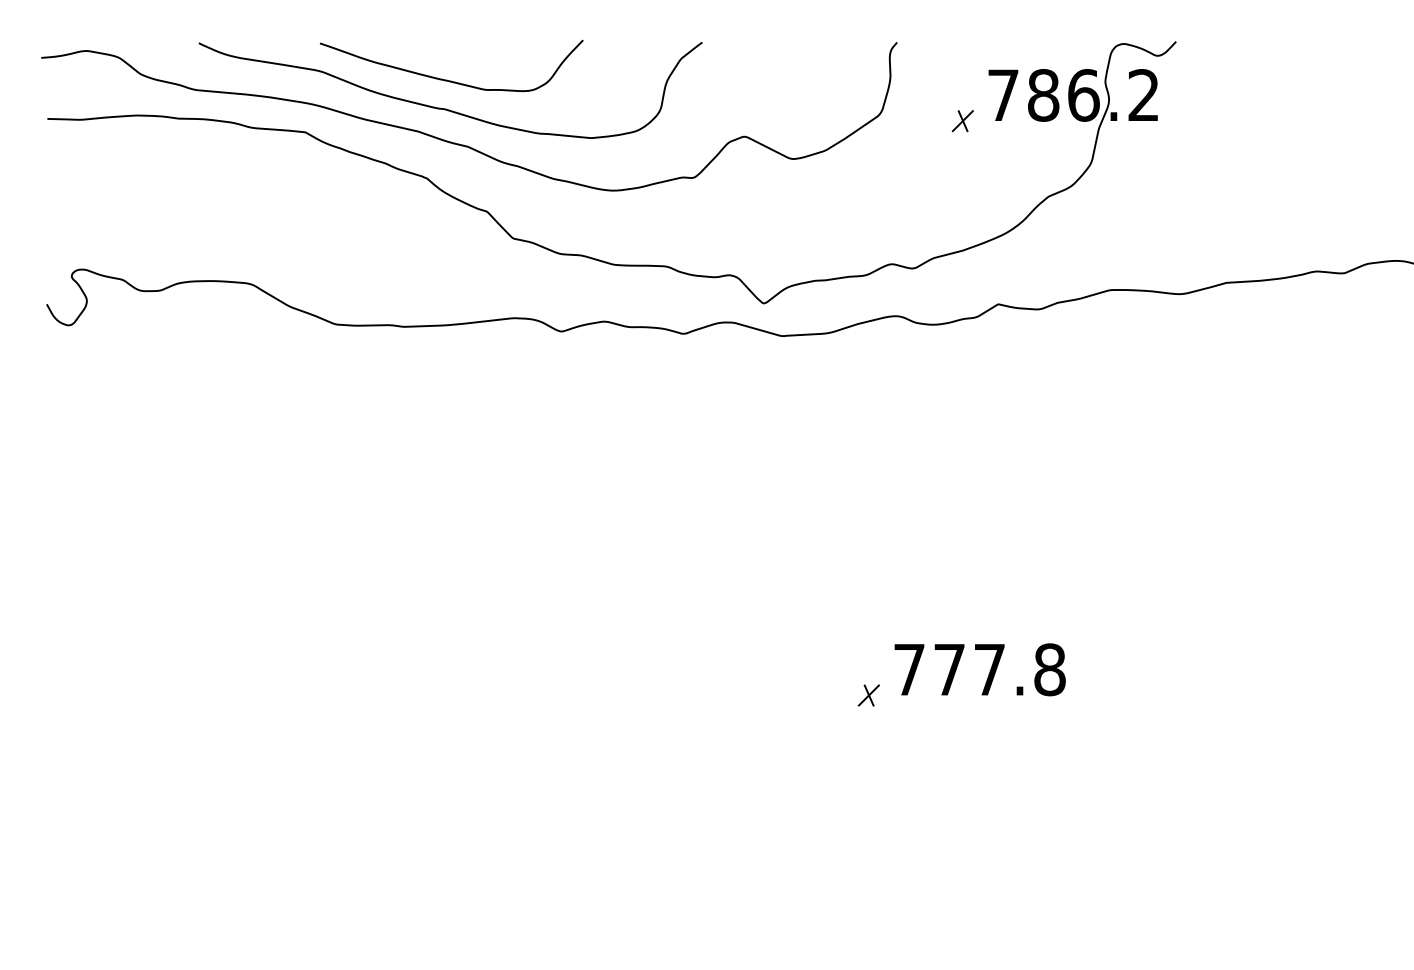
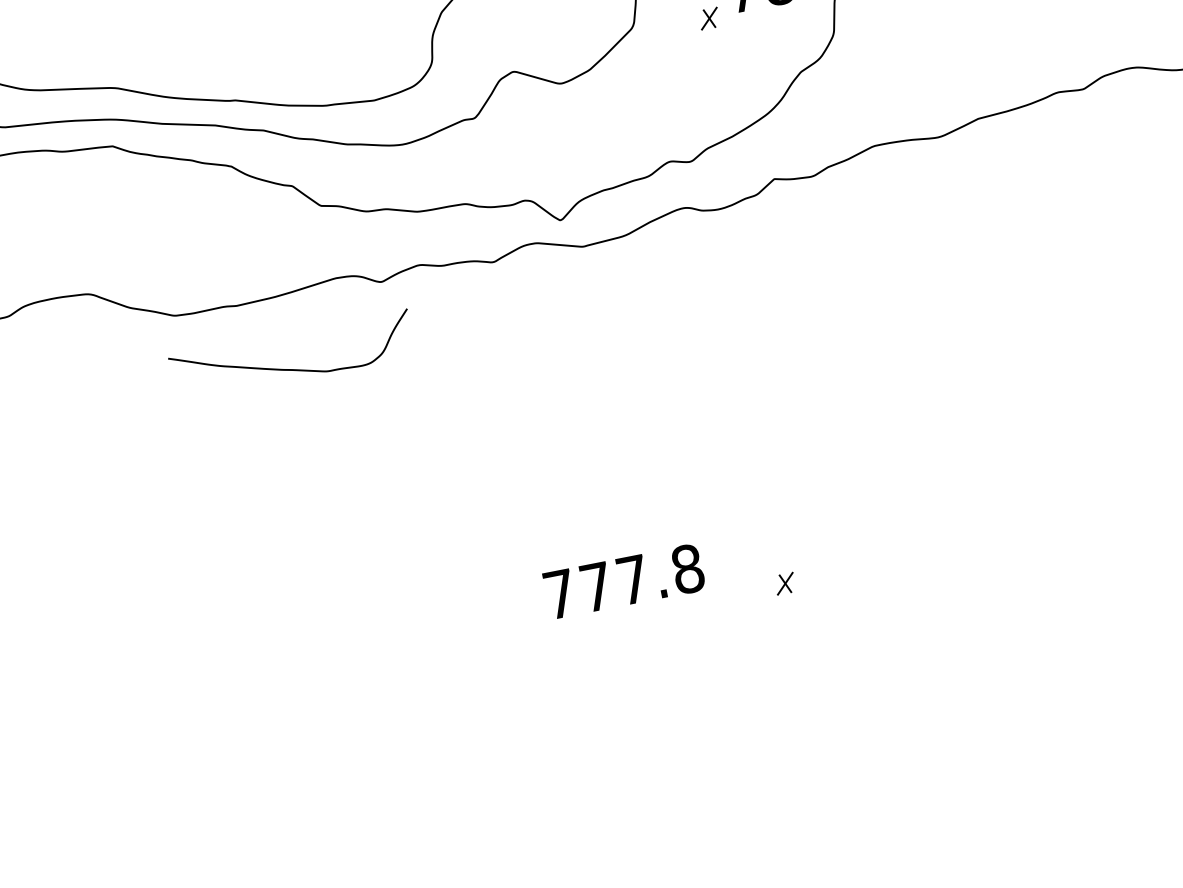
curve: (447, 79) -> (290, 368), moved
text: (979, 669) -> (623, 581), moved
part: (868, 695) -> (784, 583), moved

